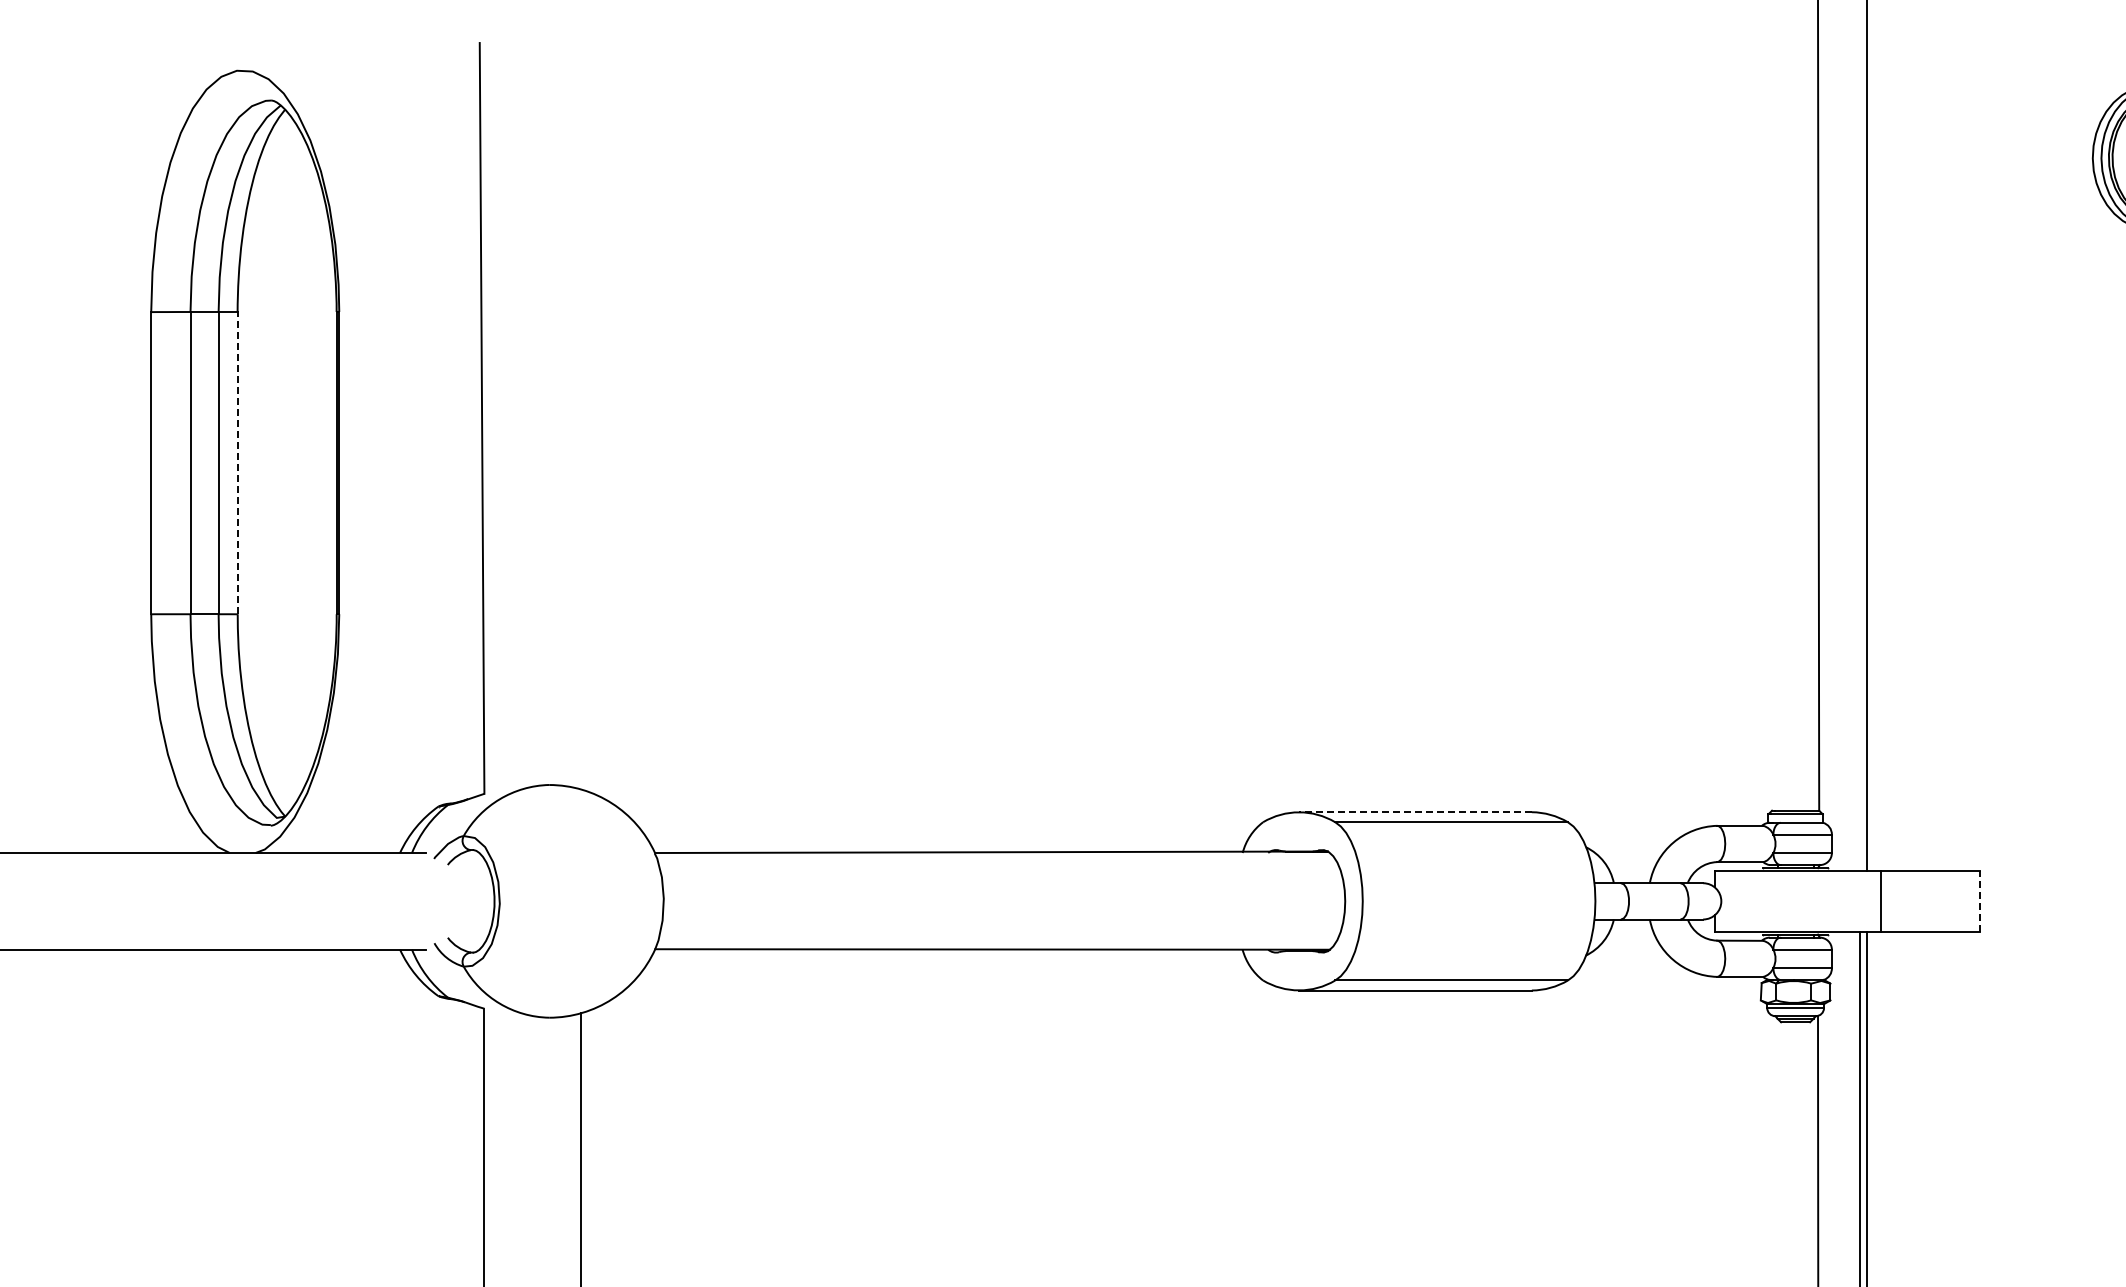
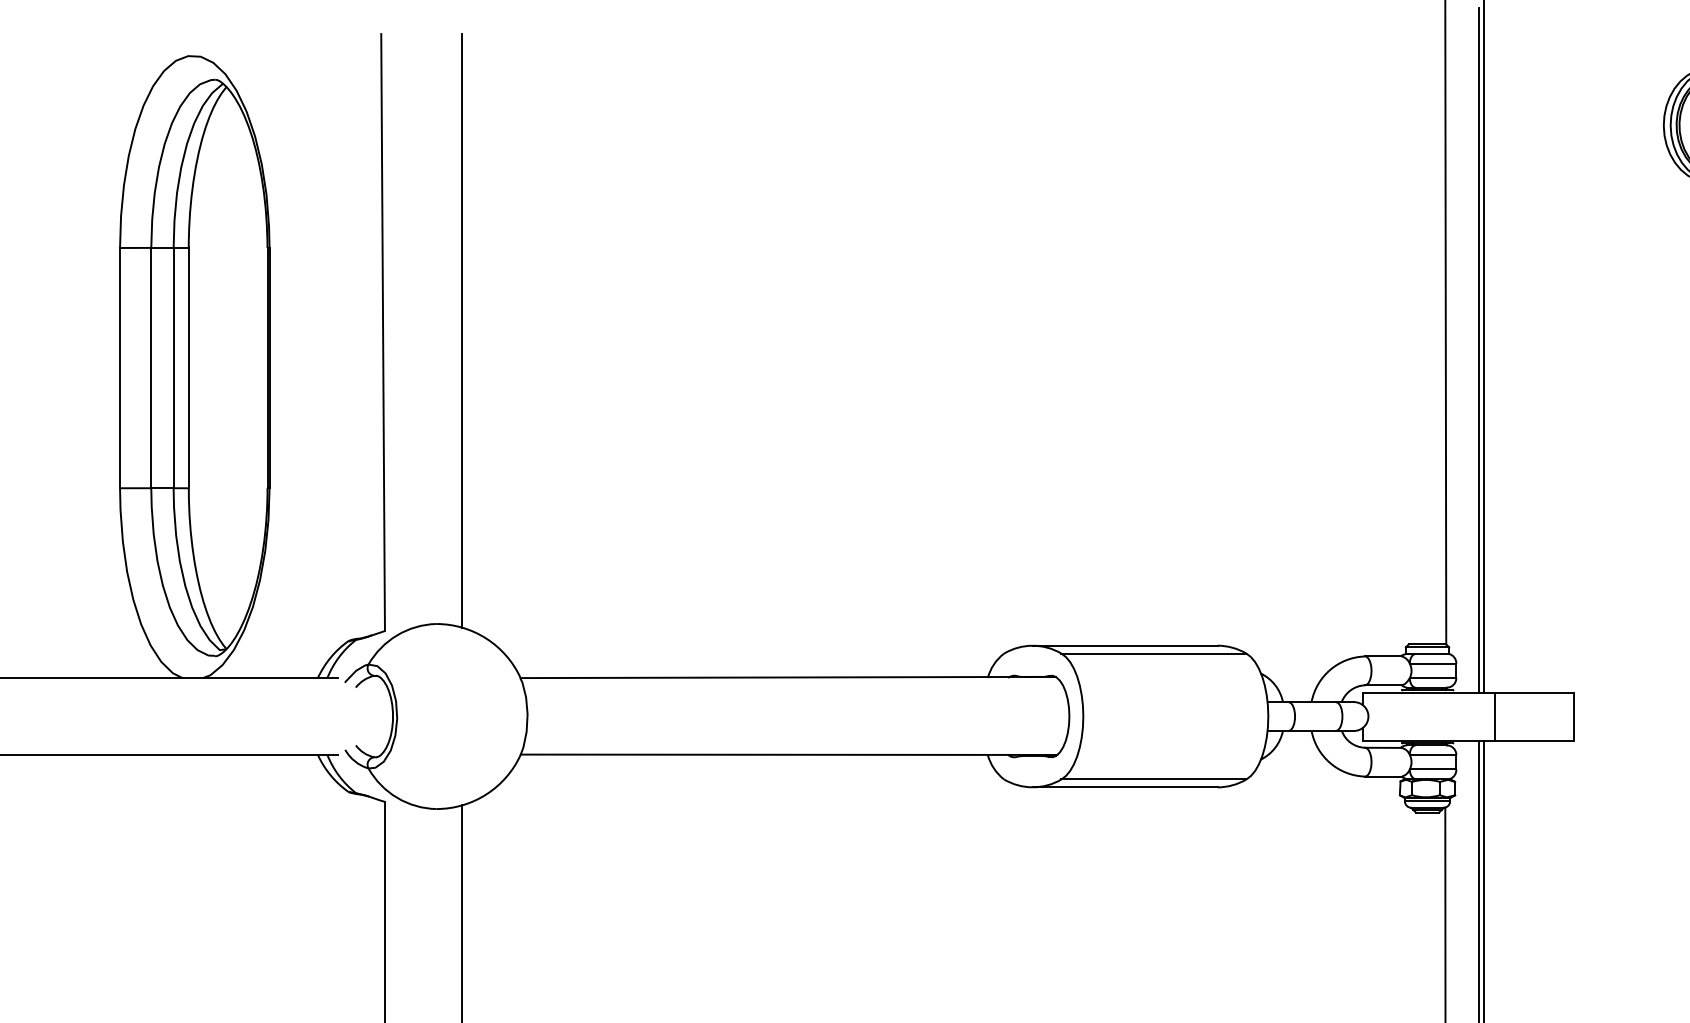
line: (581, 416) -> (462, 331), added
line: (1860, 440) -> (1479, 350), added
line: (237, 462) -> (188, 367), dashed -> solid
line: (1415, 812) -> (1125, 645), dashed -> solid
line: (1980, 900) -> (1574, 715), dashed -> solid

